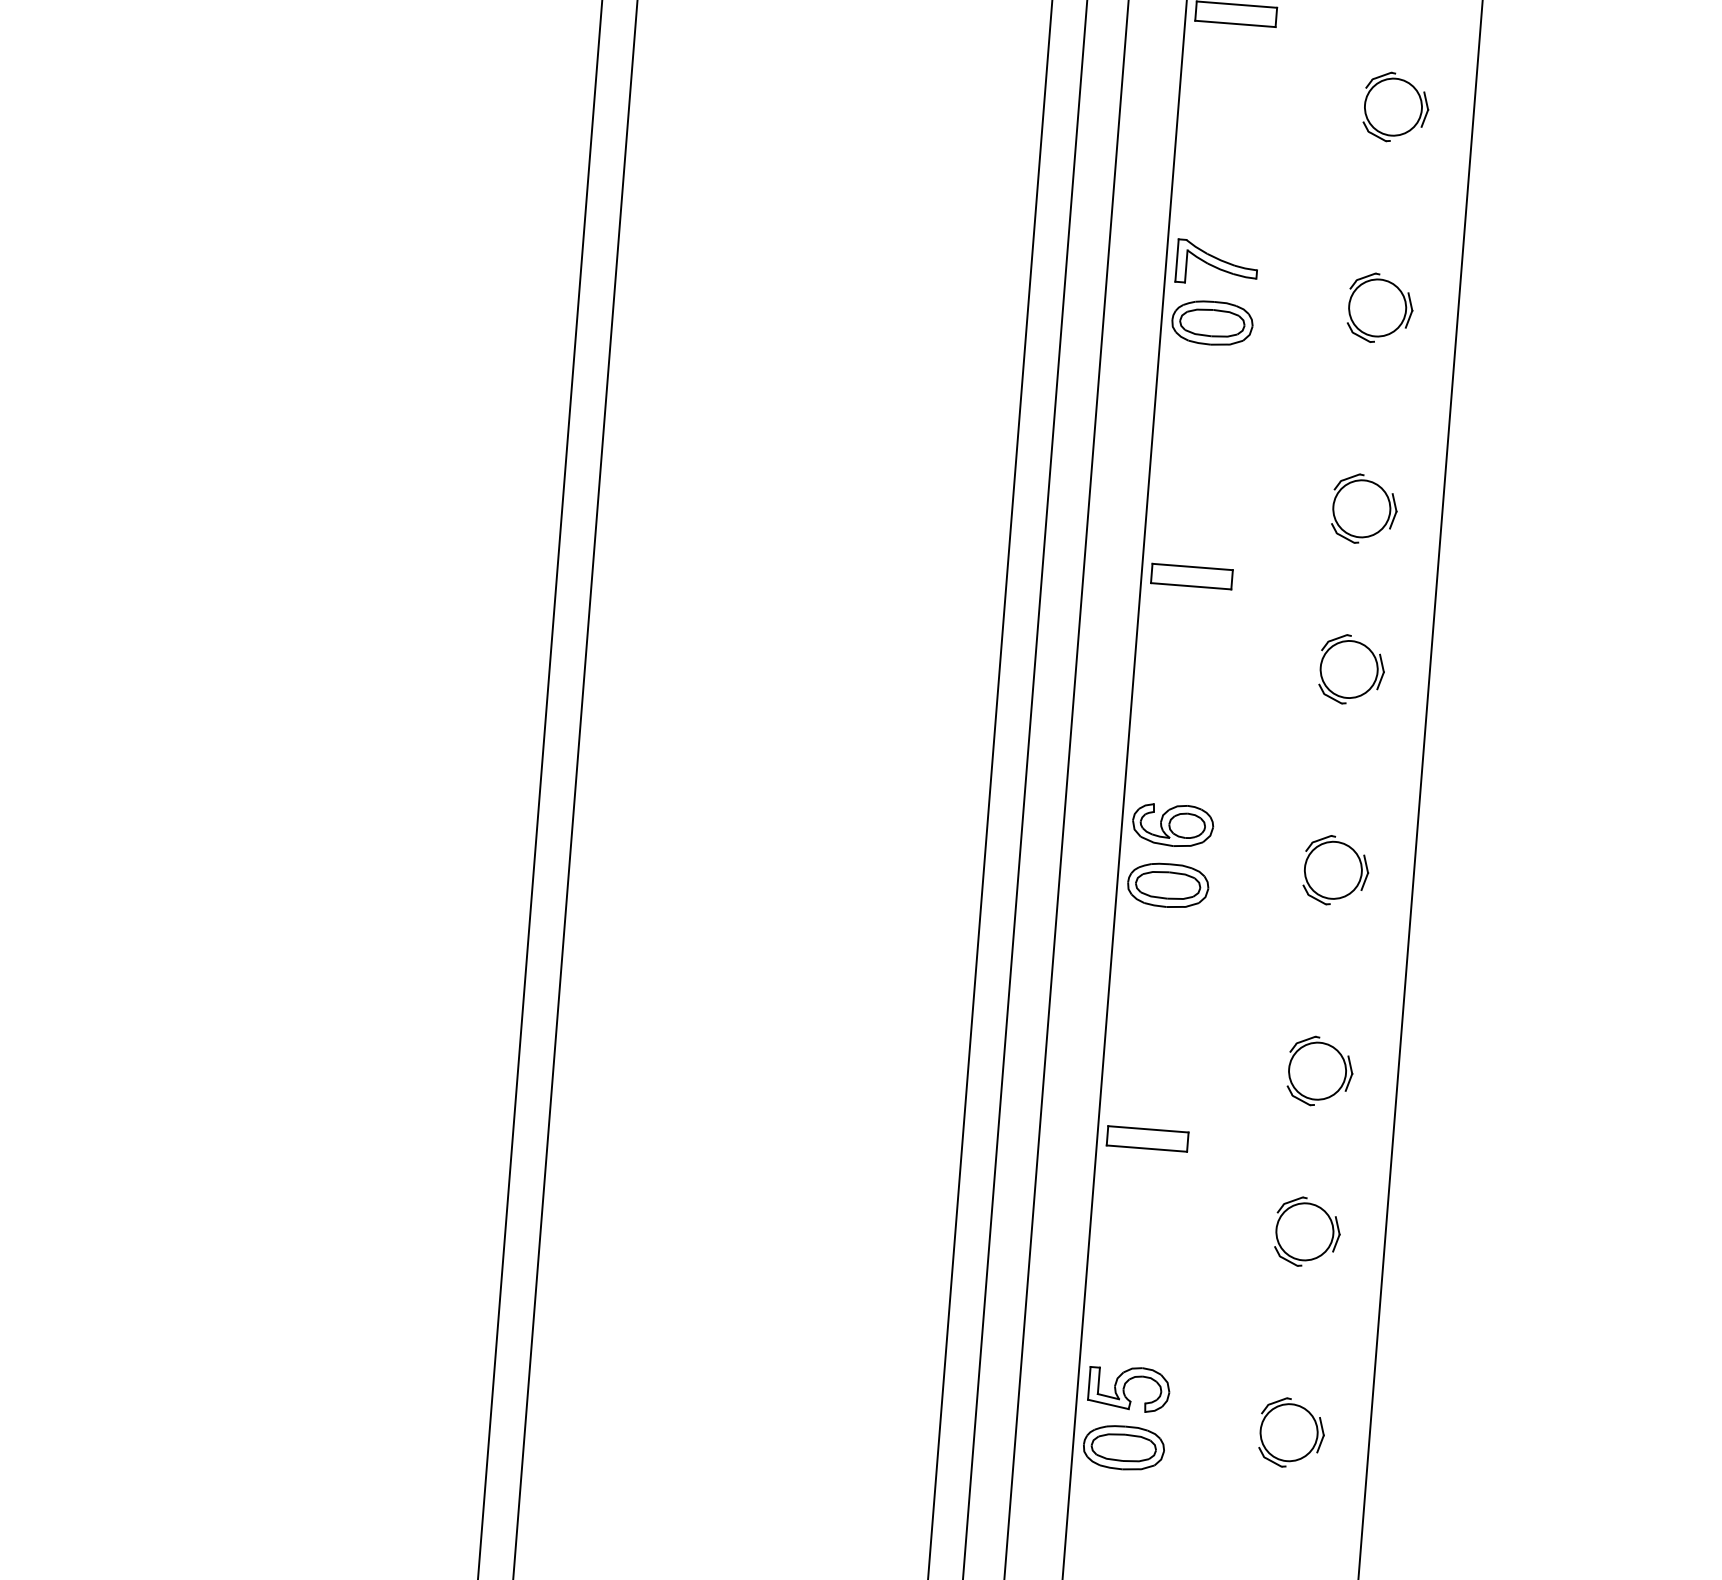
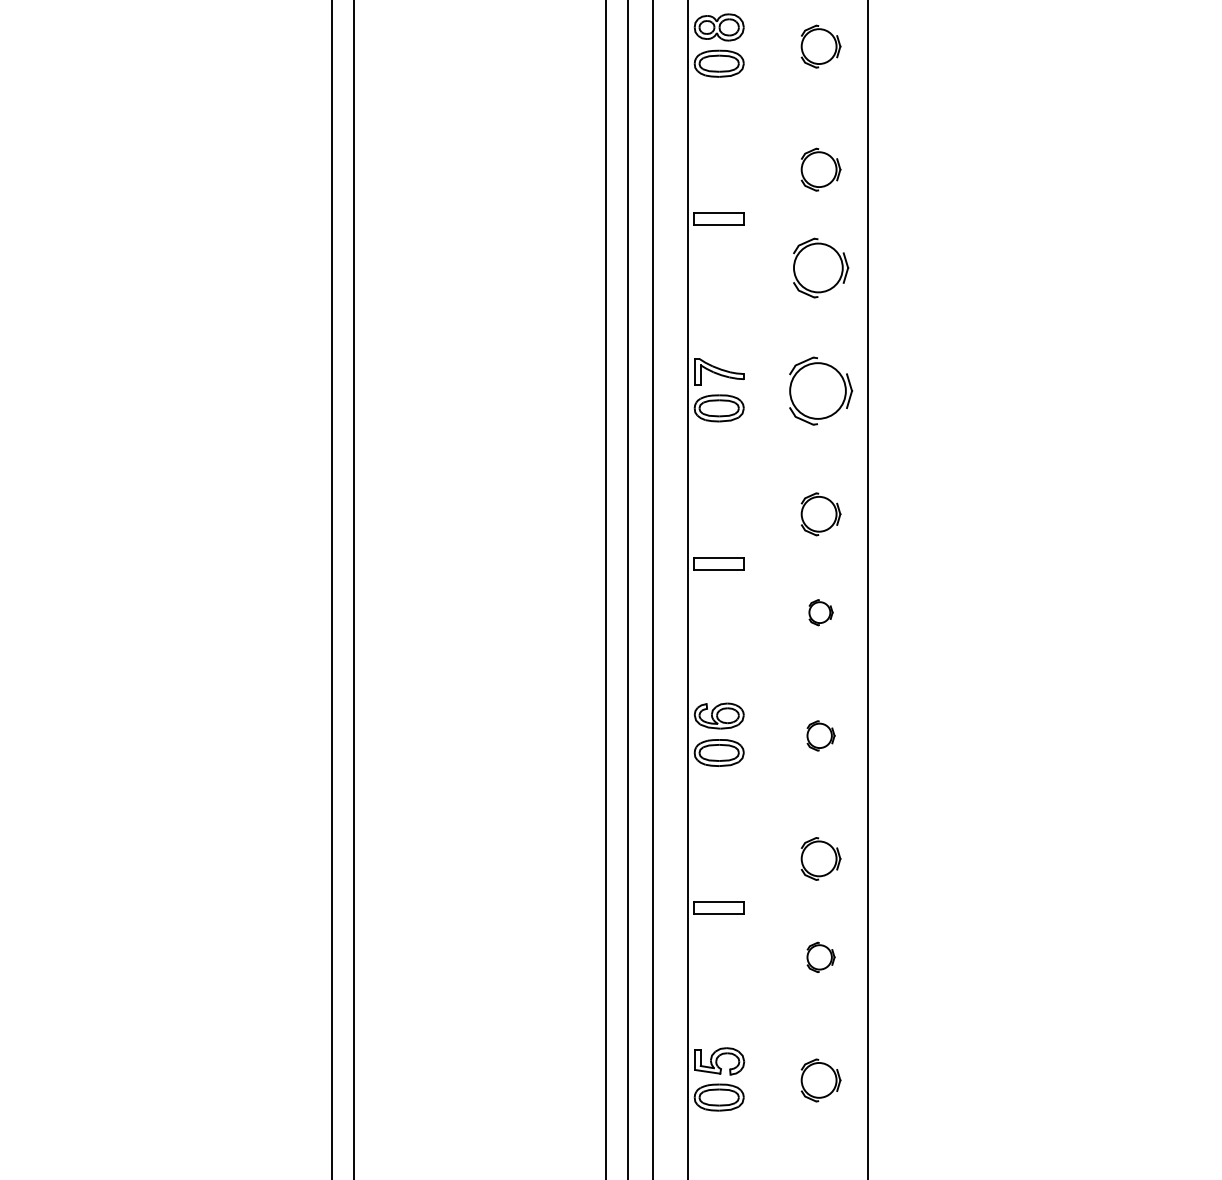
part: (1395, 107) -> (820, 268), size x1.4
part: (1379, 308) -> (820, 391), size x1.6
part: (1351, 669) -> (820, 612), size x0.6
part: (1335, 870) -> (820, 735), size x0.7
part: (1307, 1232) -> (820, 957), size x0.7

